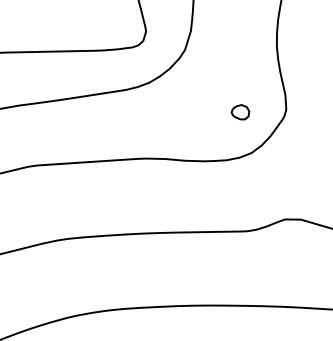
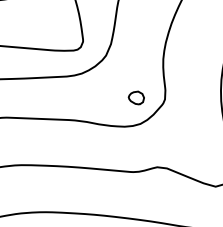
part: (240, 111) -> (136, 97), size x1.4

